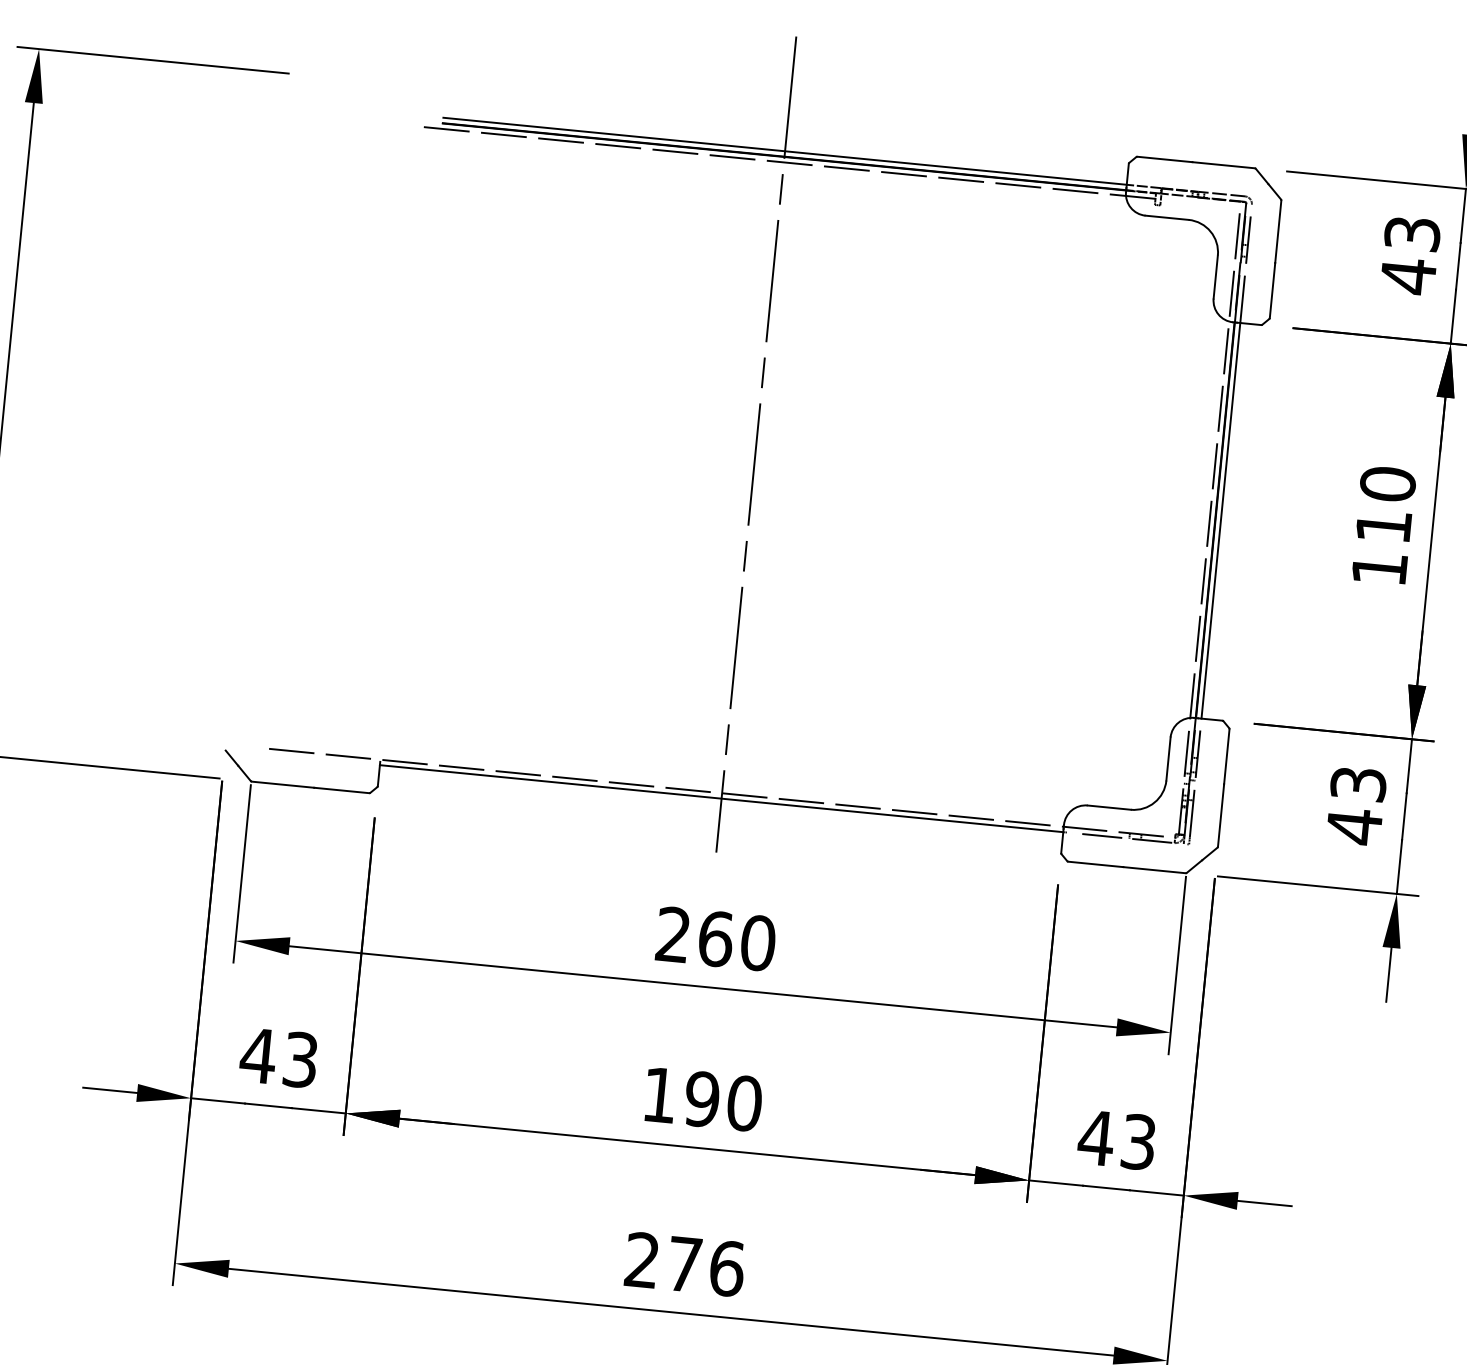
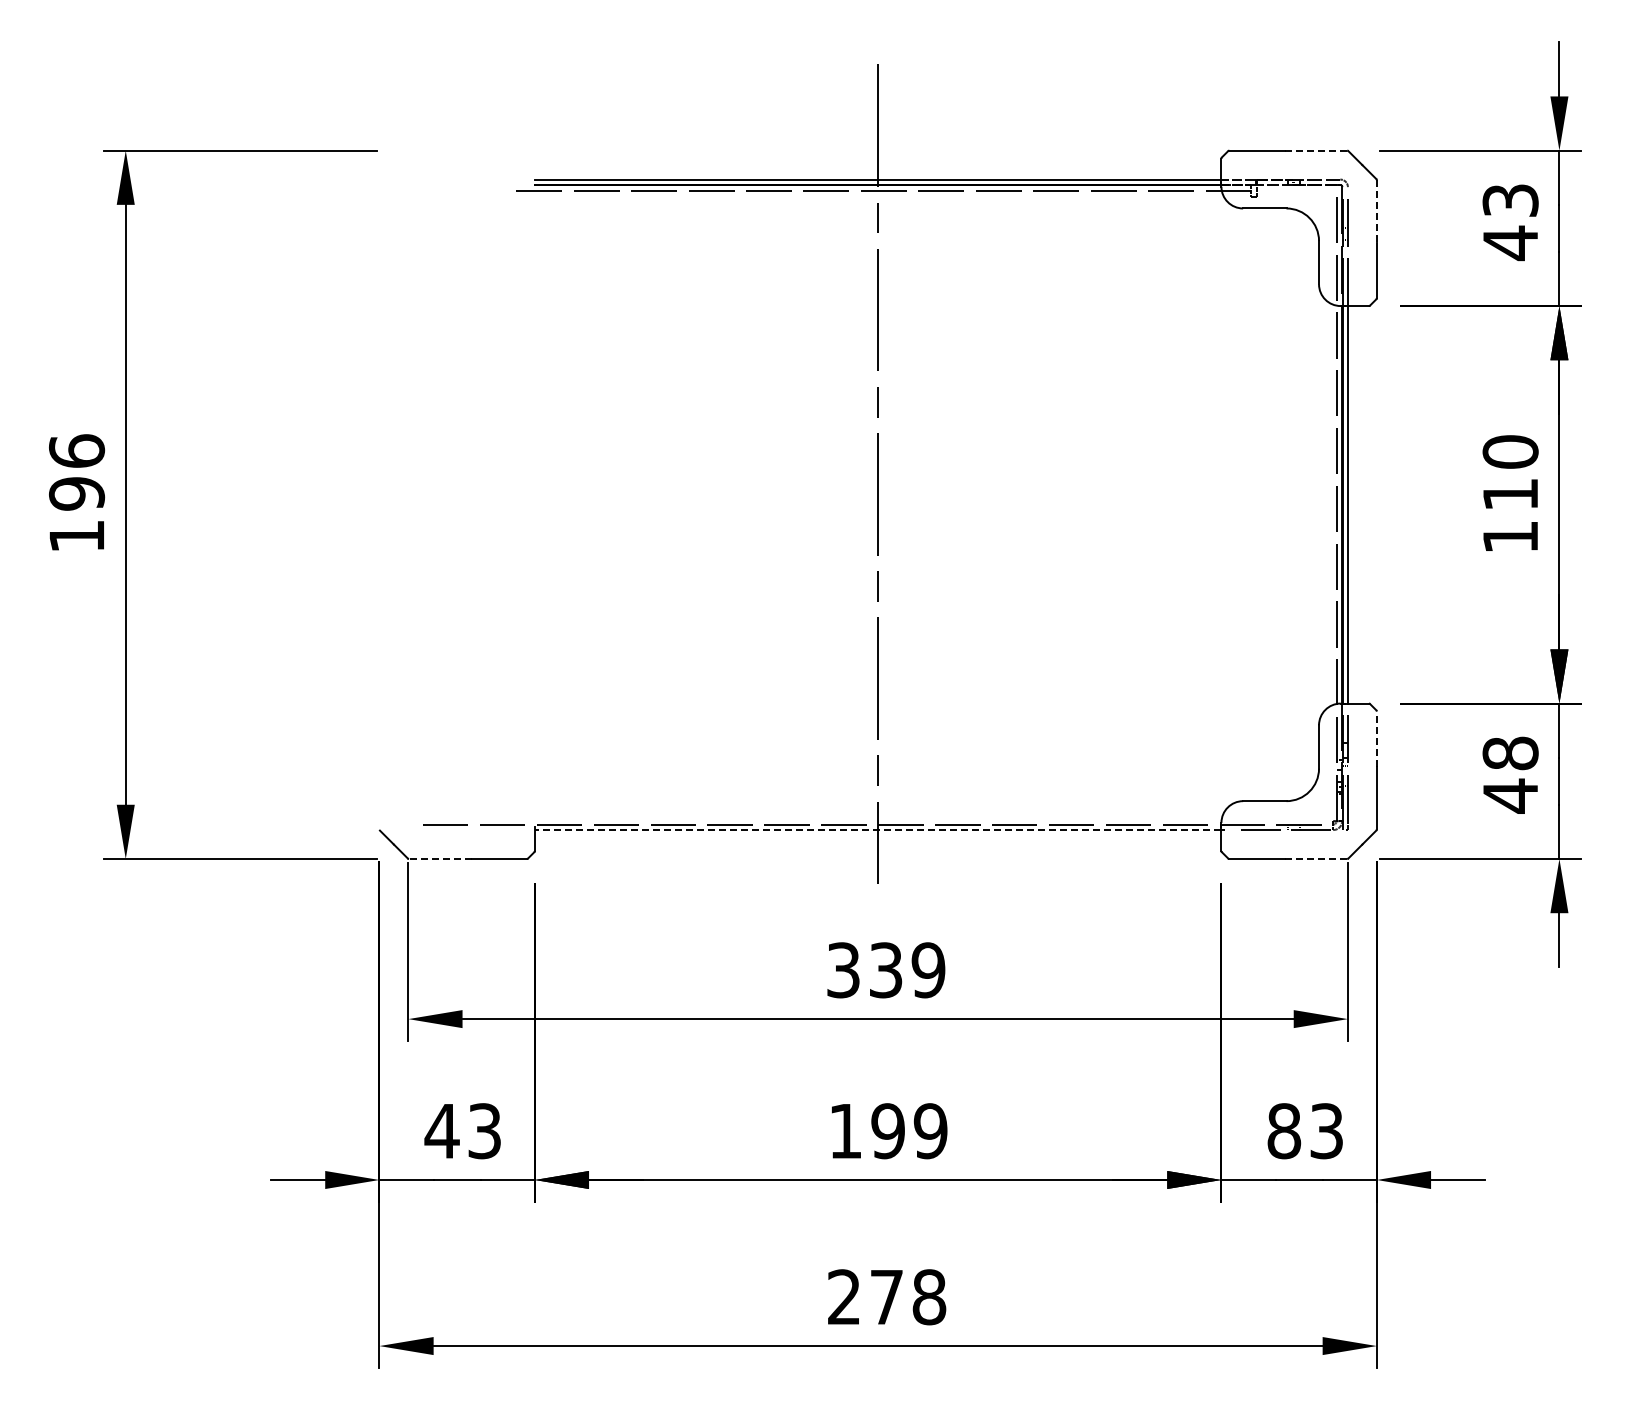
line: (1224, 165) -> (1316, 150), solid -> dashed
line: (1277, 232) -> (1376, 212), solid -> dashed
line: (1226, 757) -> (1376, 739), solid -> dashed
line: (282, 784) -> (439, 858), solid -> dashed
text: (1358, 784) -> (1510, 753), 43 -> 48
line: (720, 799) -> (877, 830), solid -> dashed
line: (1154, 869) -> (1315, 858), solid -> dashed
text: (716, 939) -> (886, 970), 260 -> 339
text: (744, 1103) -> (930, 1131), 190 -> 199
text: (1095, 1138) -> (1283, 1131), 43 -> 83
text: (727, 1268) -> (929, 1297), 276 -> 278

